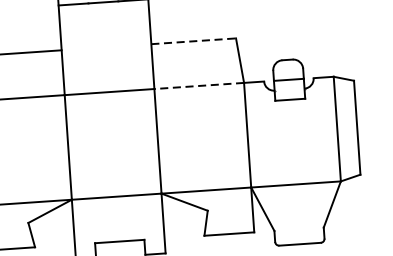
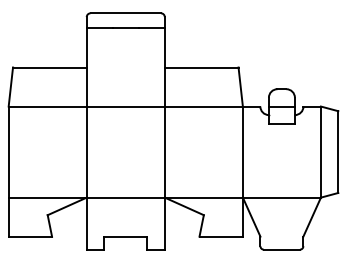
line: (193, 41) -> (201, 67), dashed -> solid
line: (198, 85) -> (203, 106), dashed -> solid

